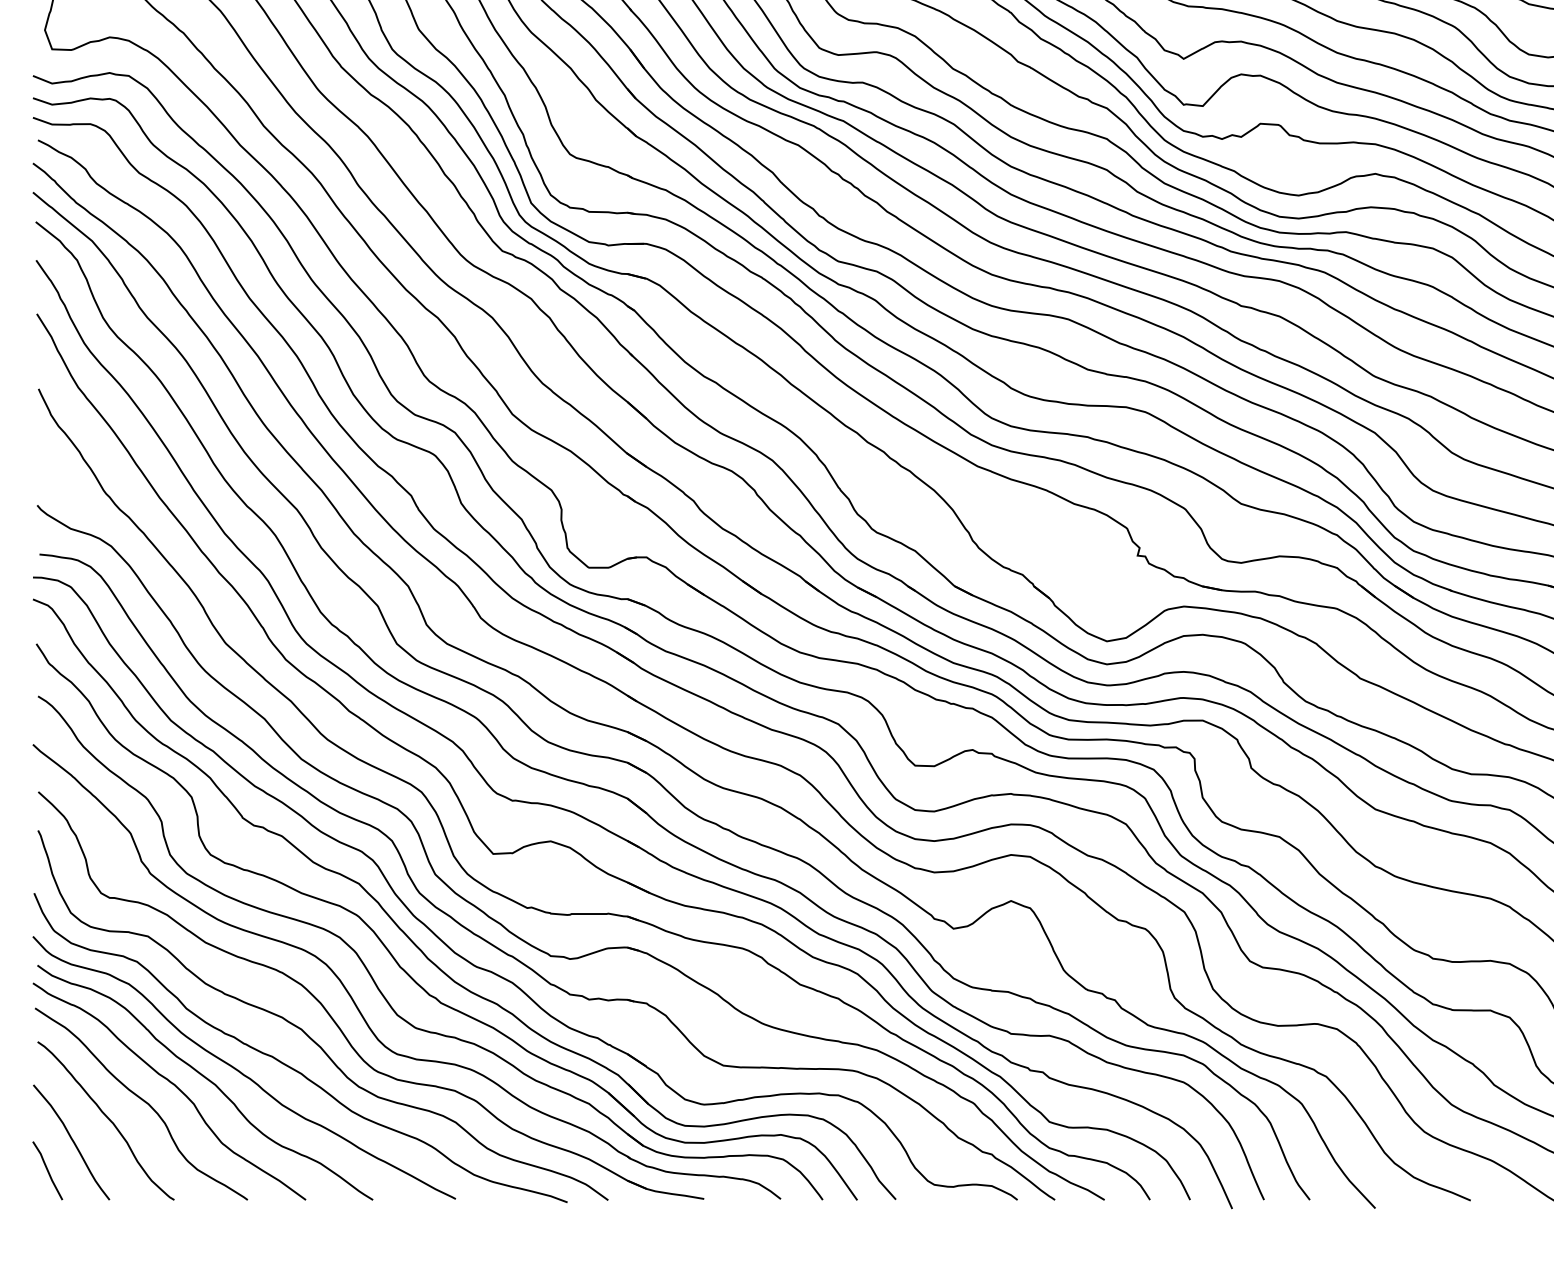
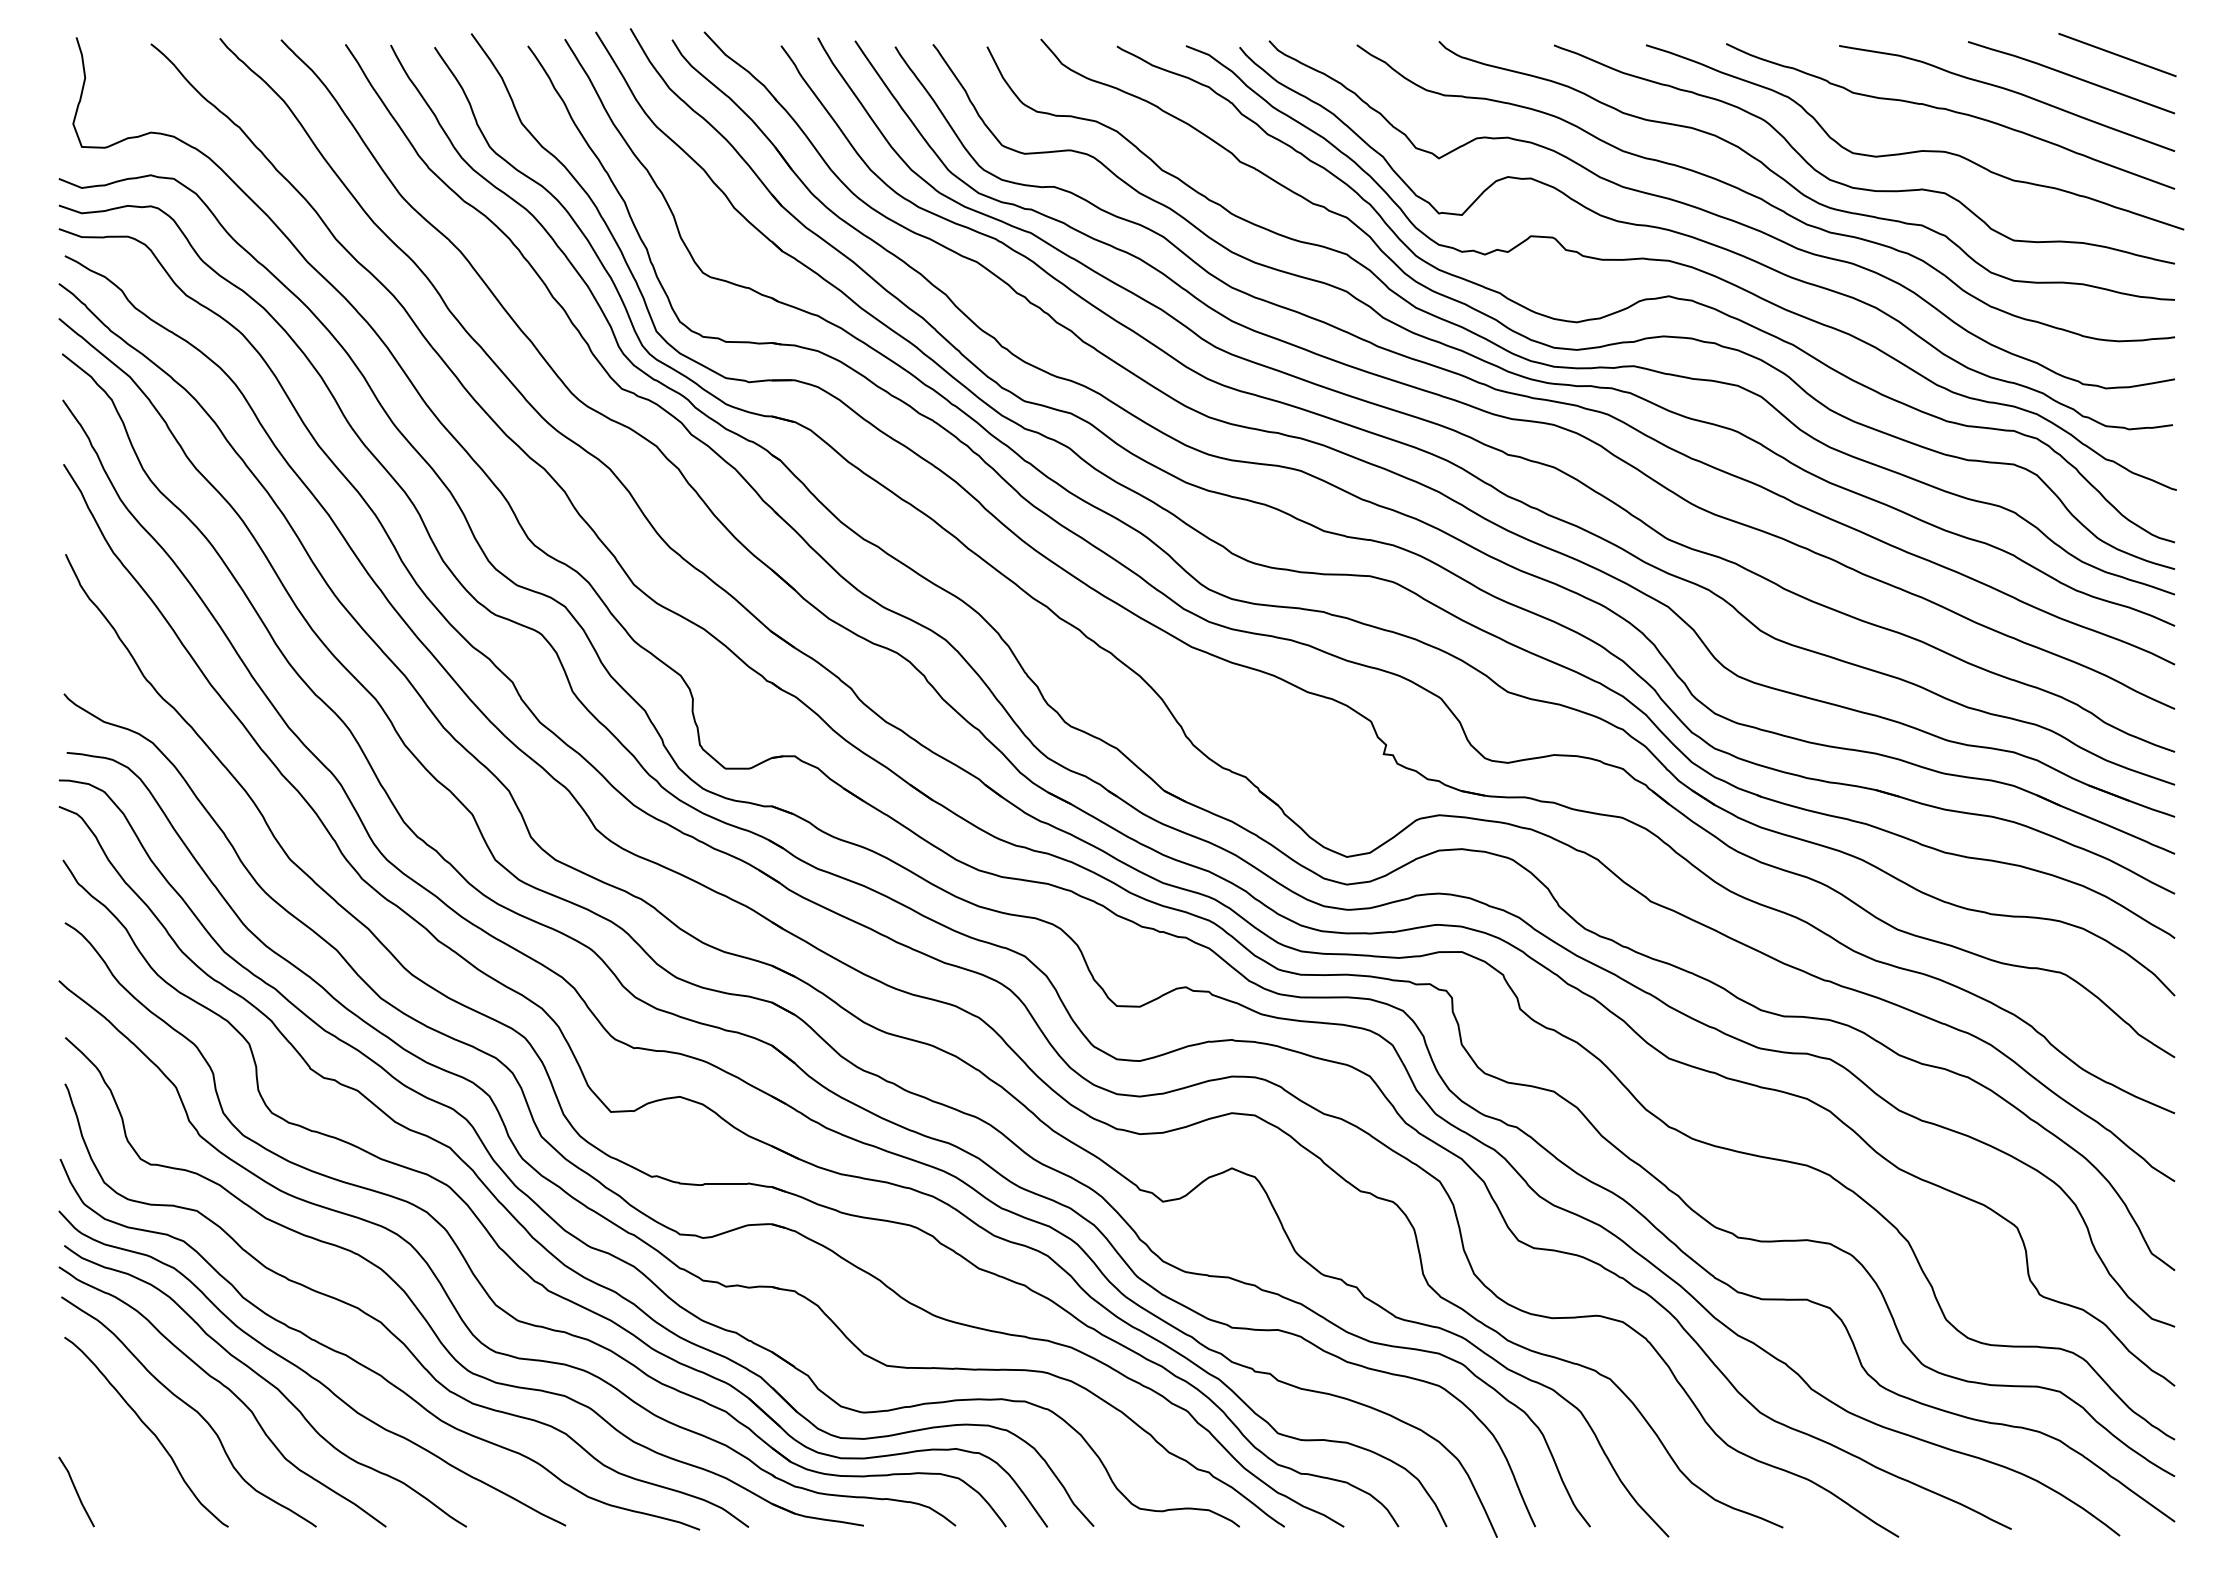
curve: (72, 1142) -> (106, 1457), removed

